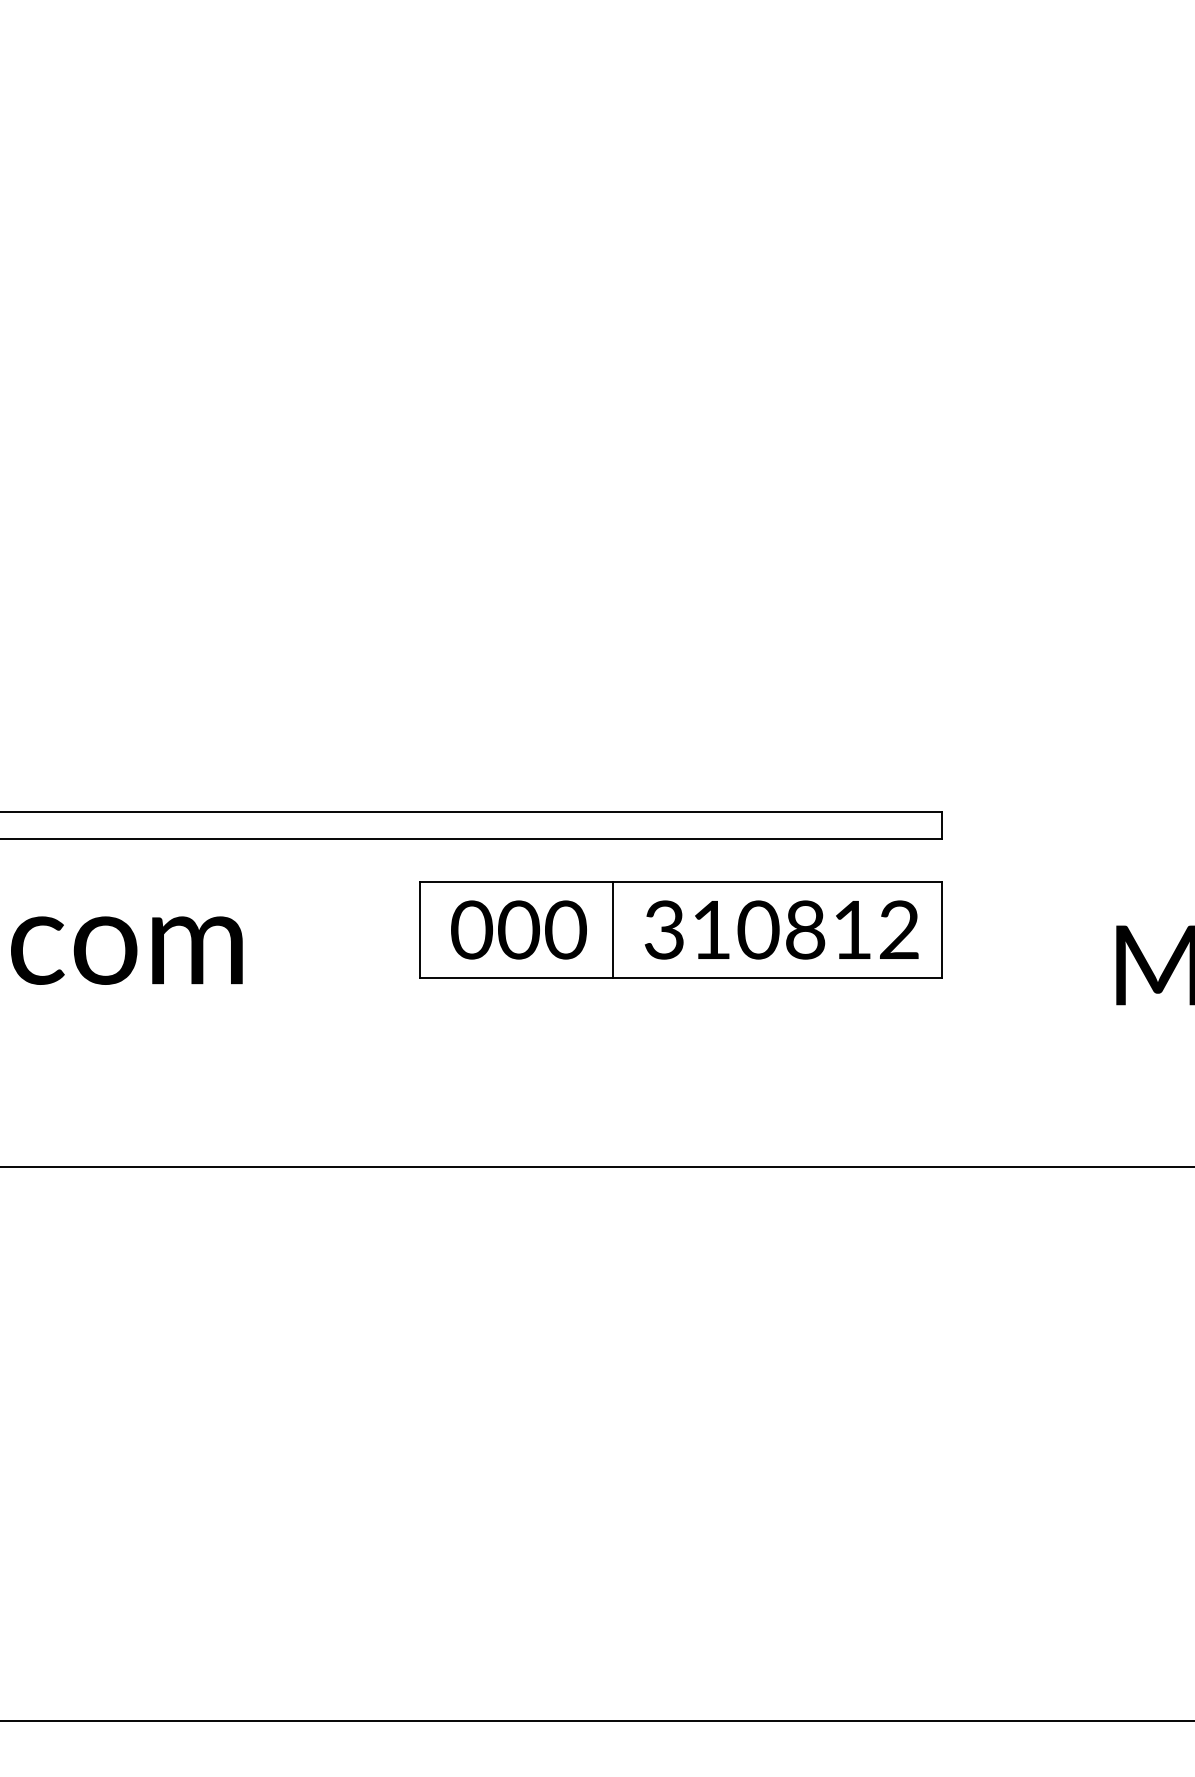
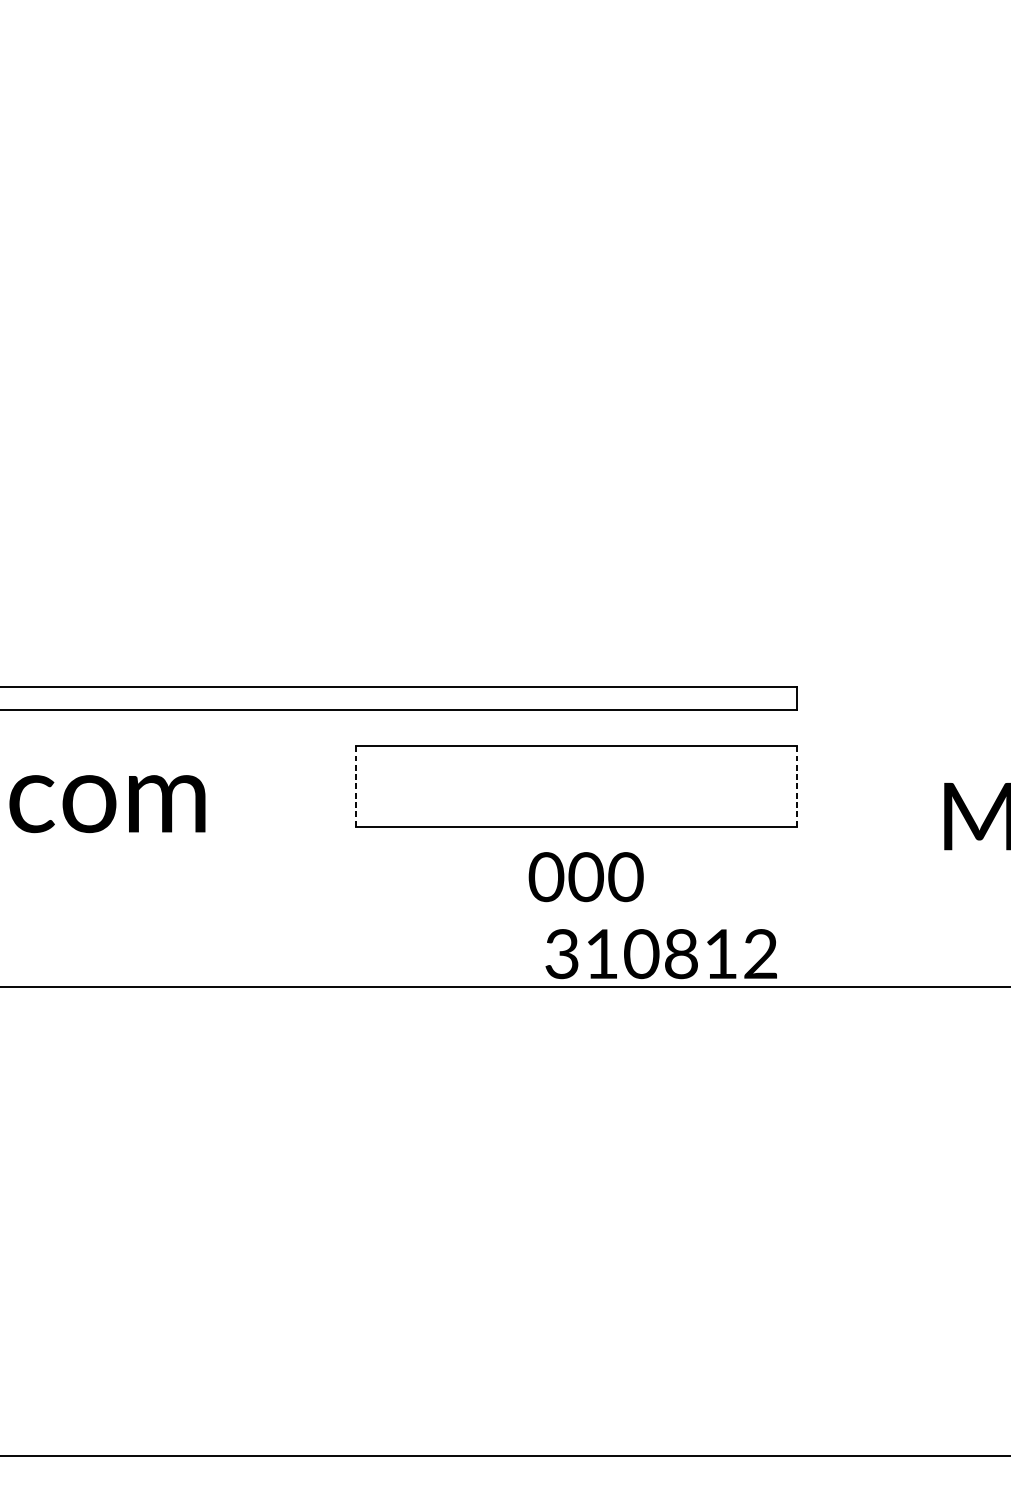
text: (518, 929) -> (585, 876), moved
line: (613, 929) -> (519, 786), removed
text: (781, 929) -> (661, 953), moved
line: (420, 930) -> (355, 787), solid -> dashed
line: (942, 930) -> (797, 787), solid -> dashed

